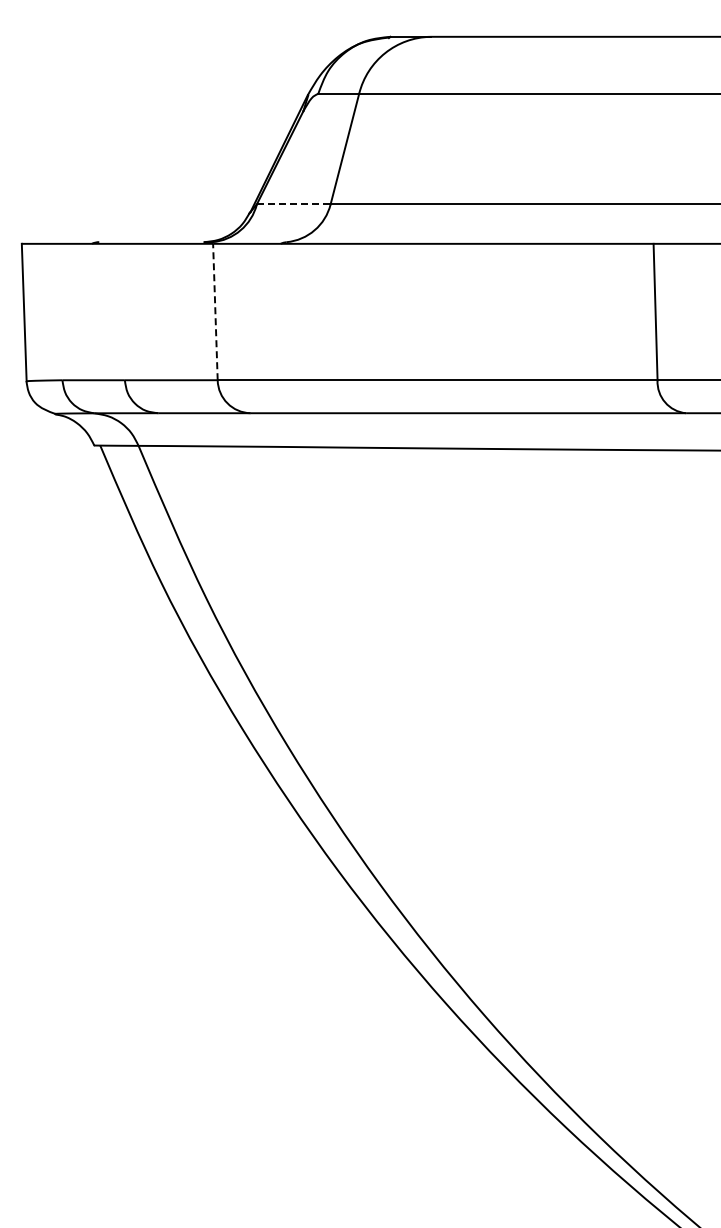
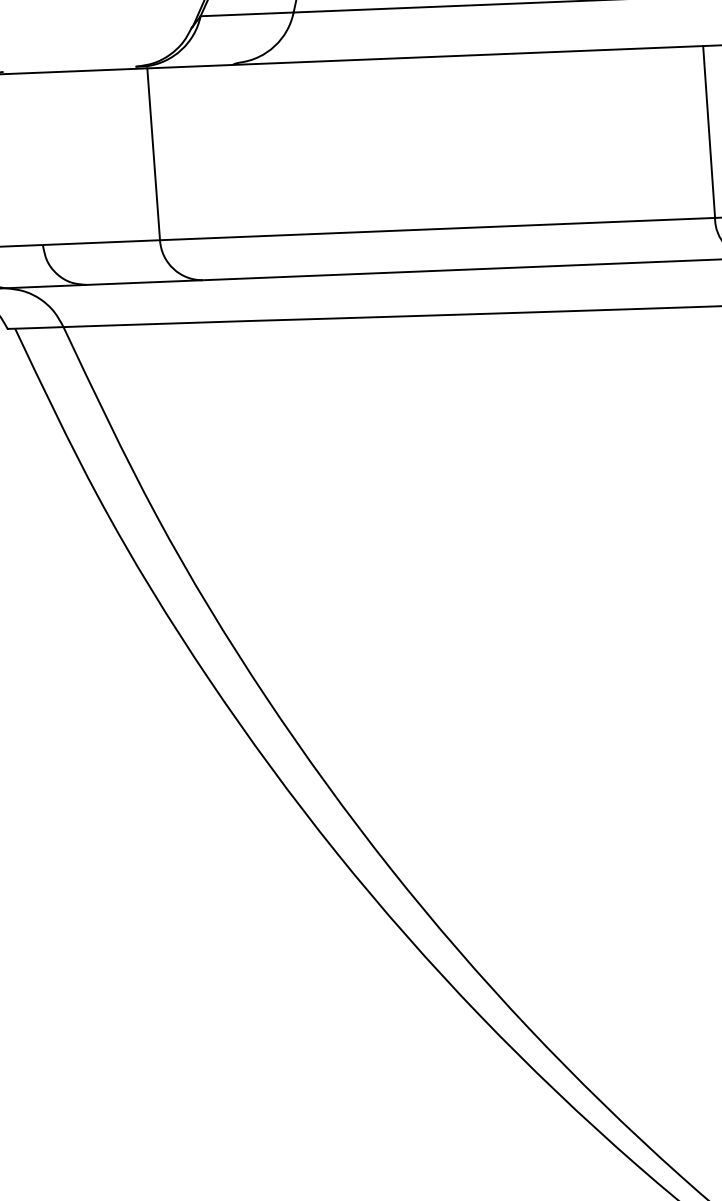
line: (293, 204) -> (246, 14), dashed -> solid
line: (215, 311) -> (153, 153), dashed -> solid

